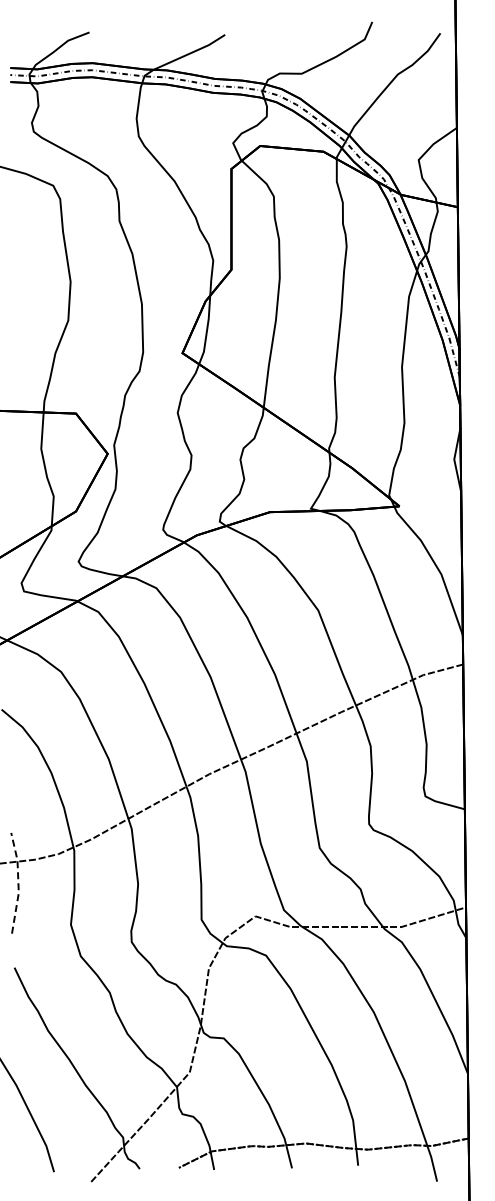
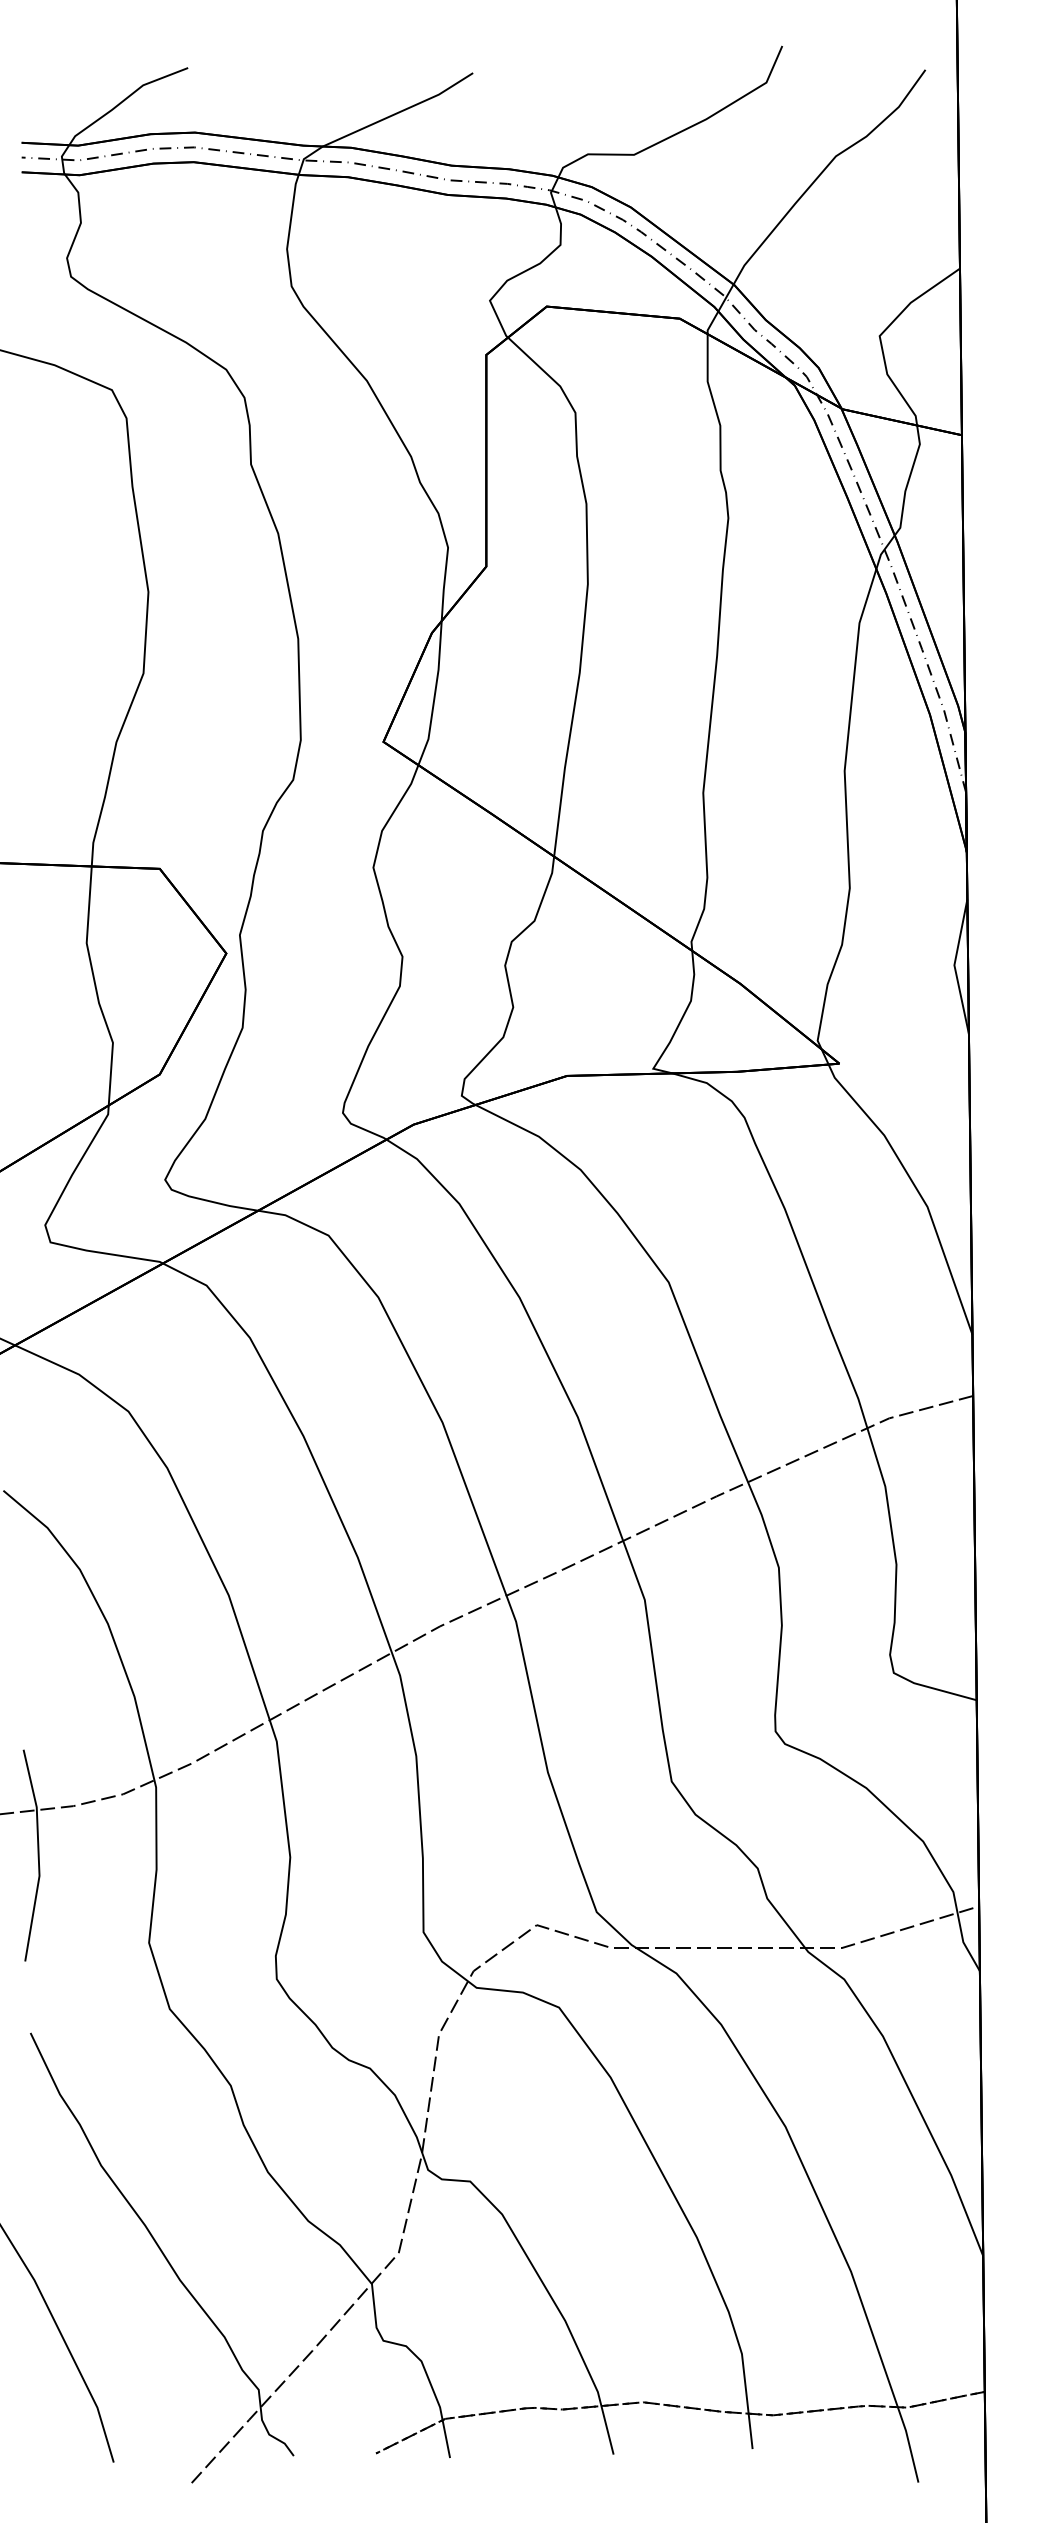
line: (18, 883) -> (38, 1856), dashed -> solid

